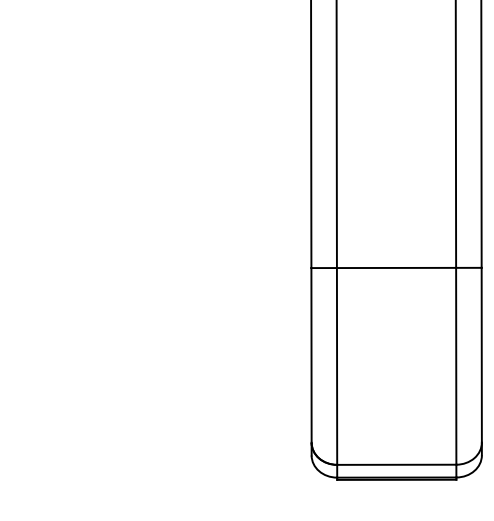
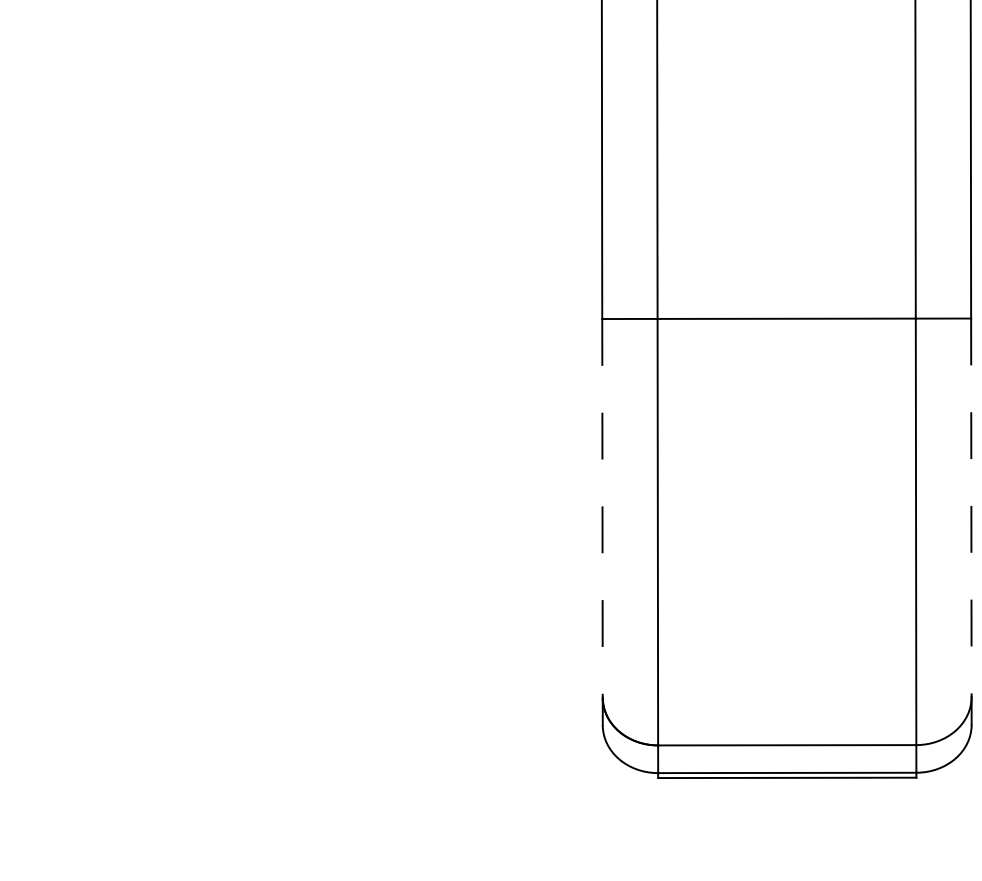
line: (311, 355) -> (602, 508), solid -> dashed
line: (481, 355) -> (970, 508), solid -> dashed

